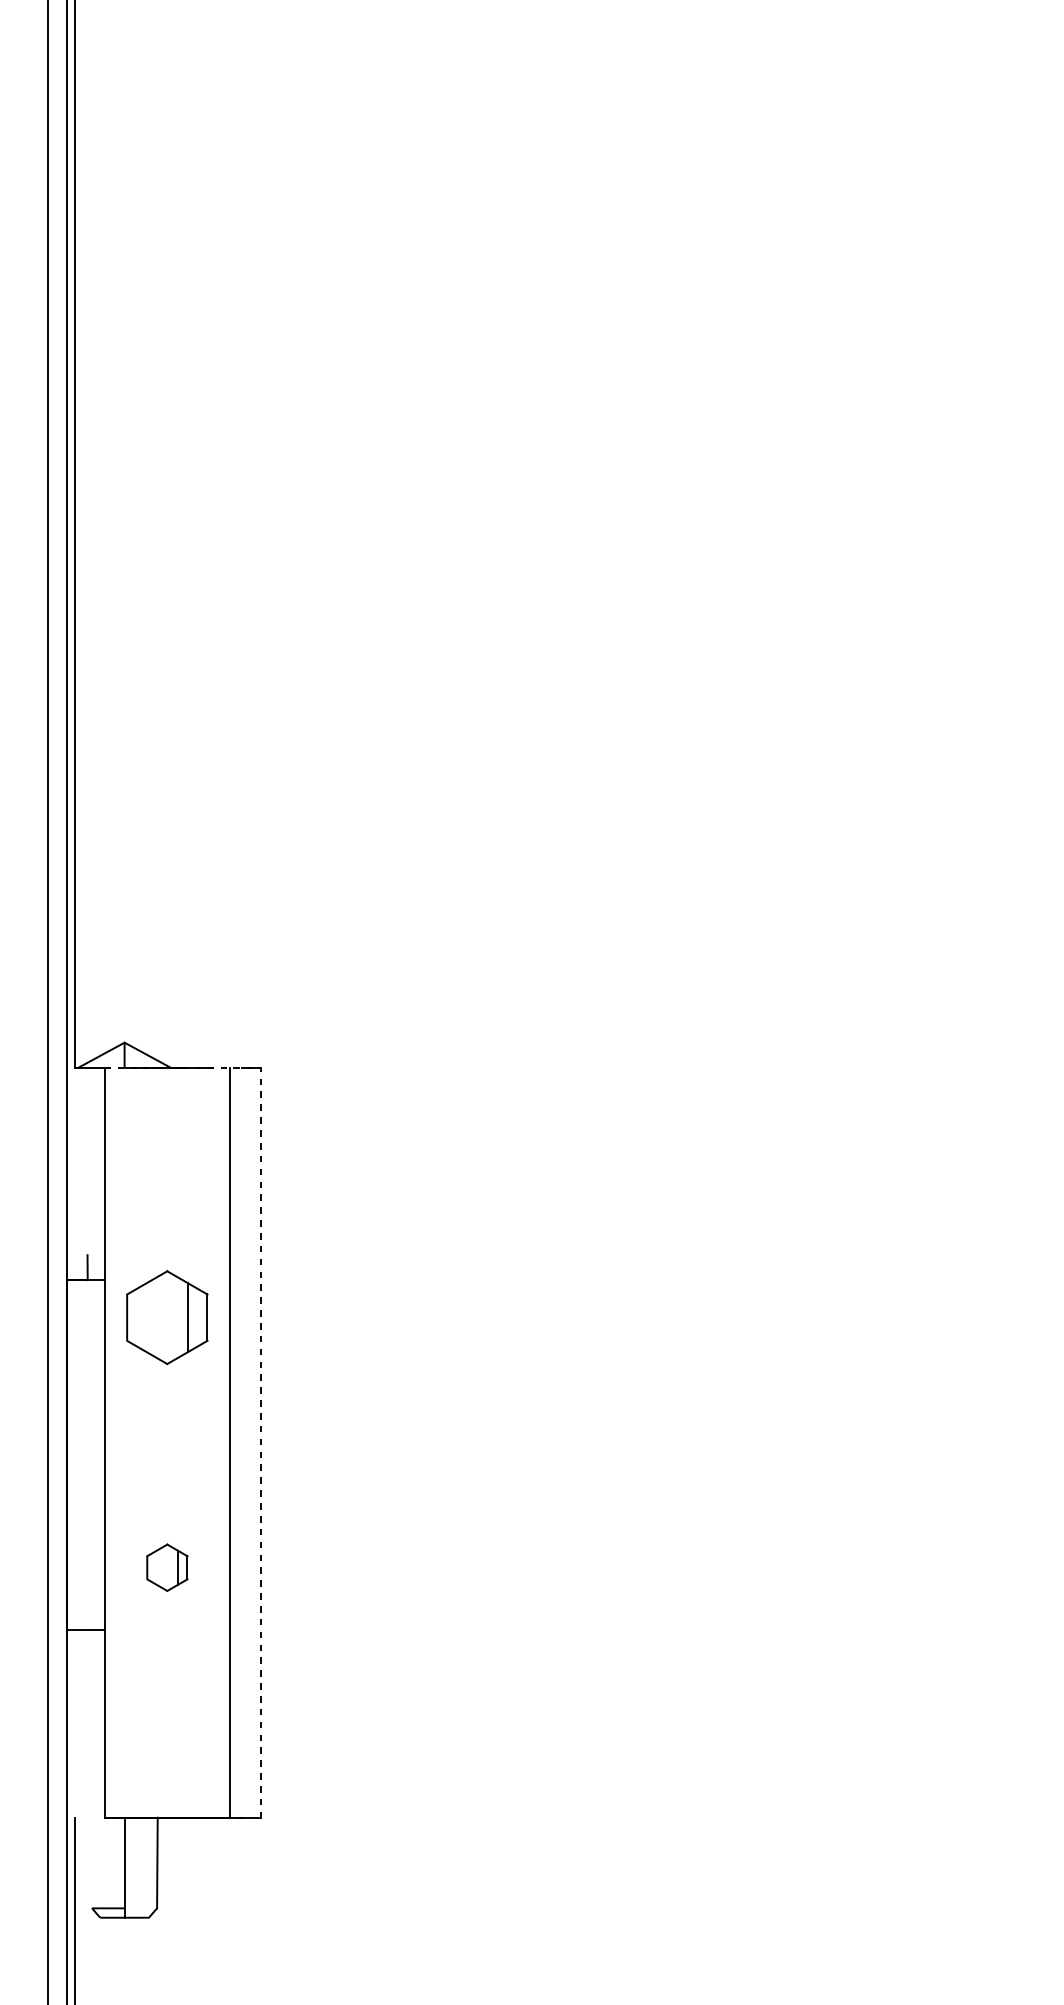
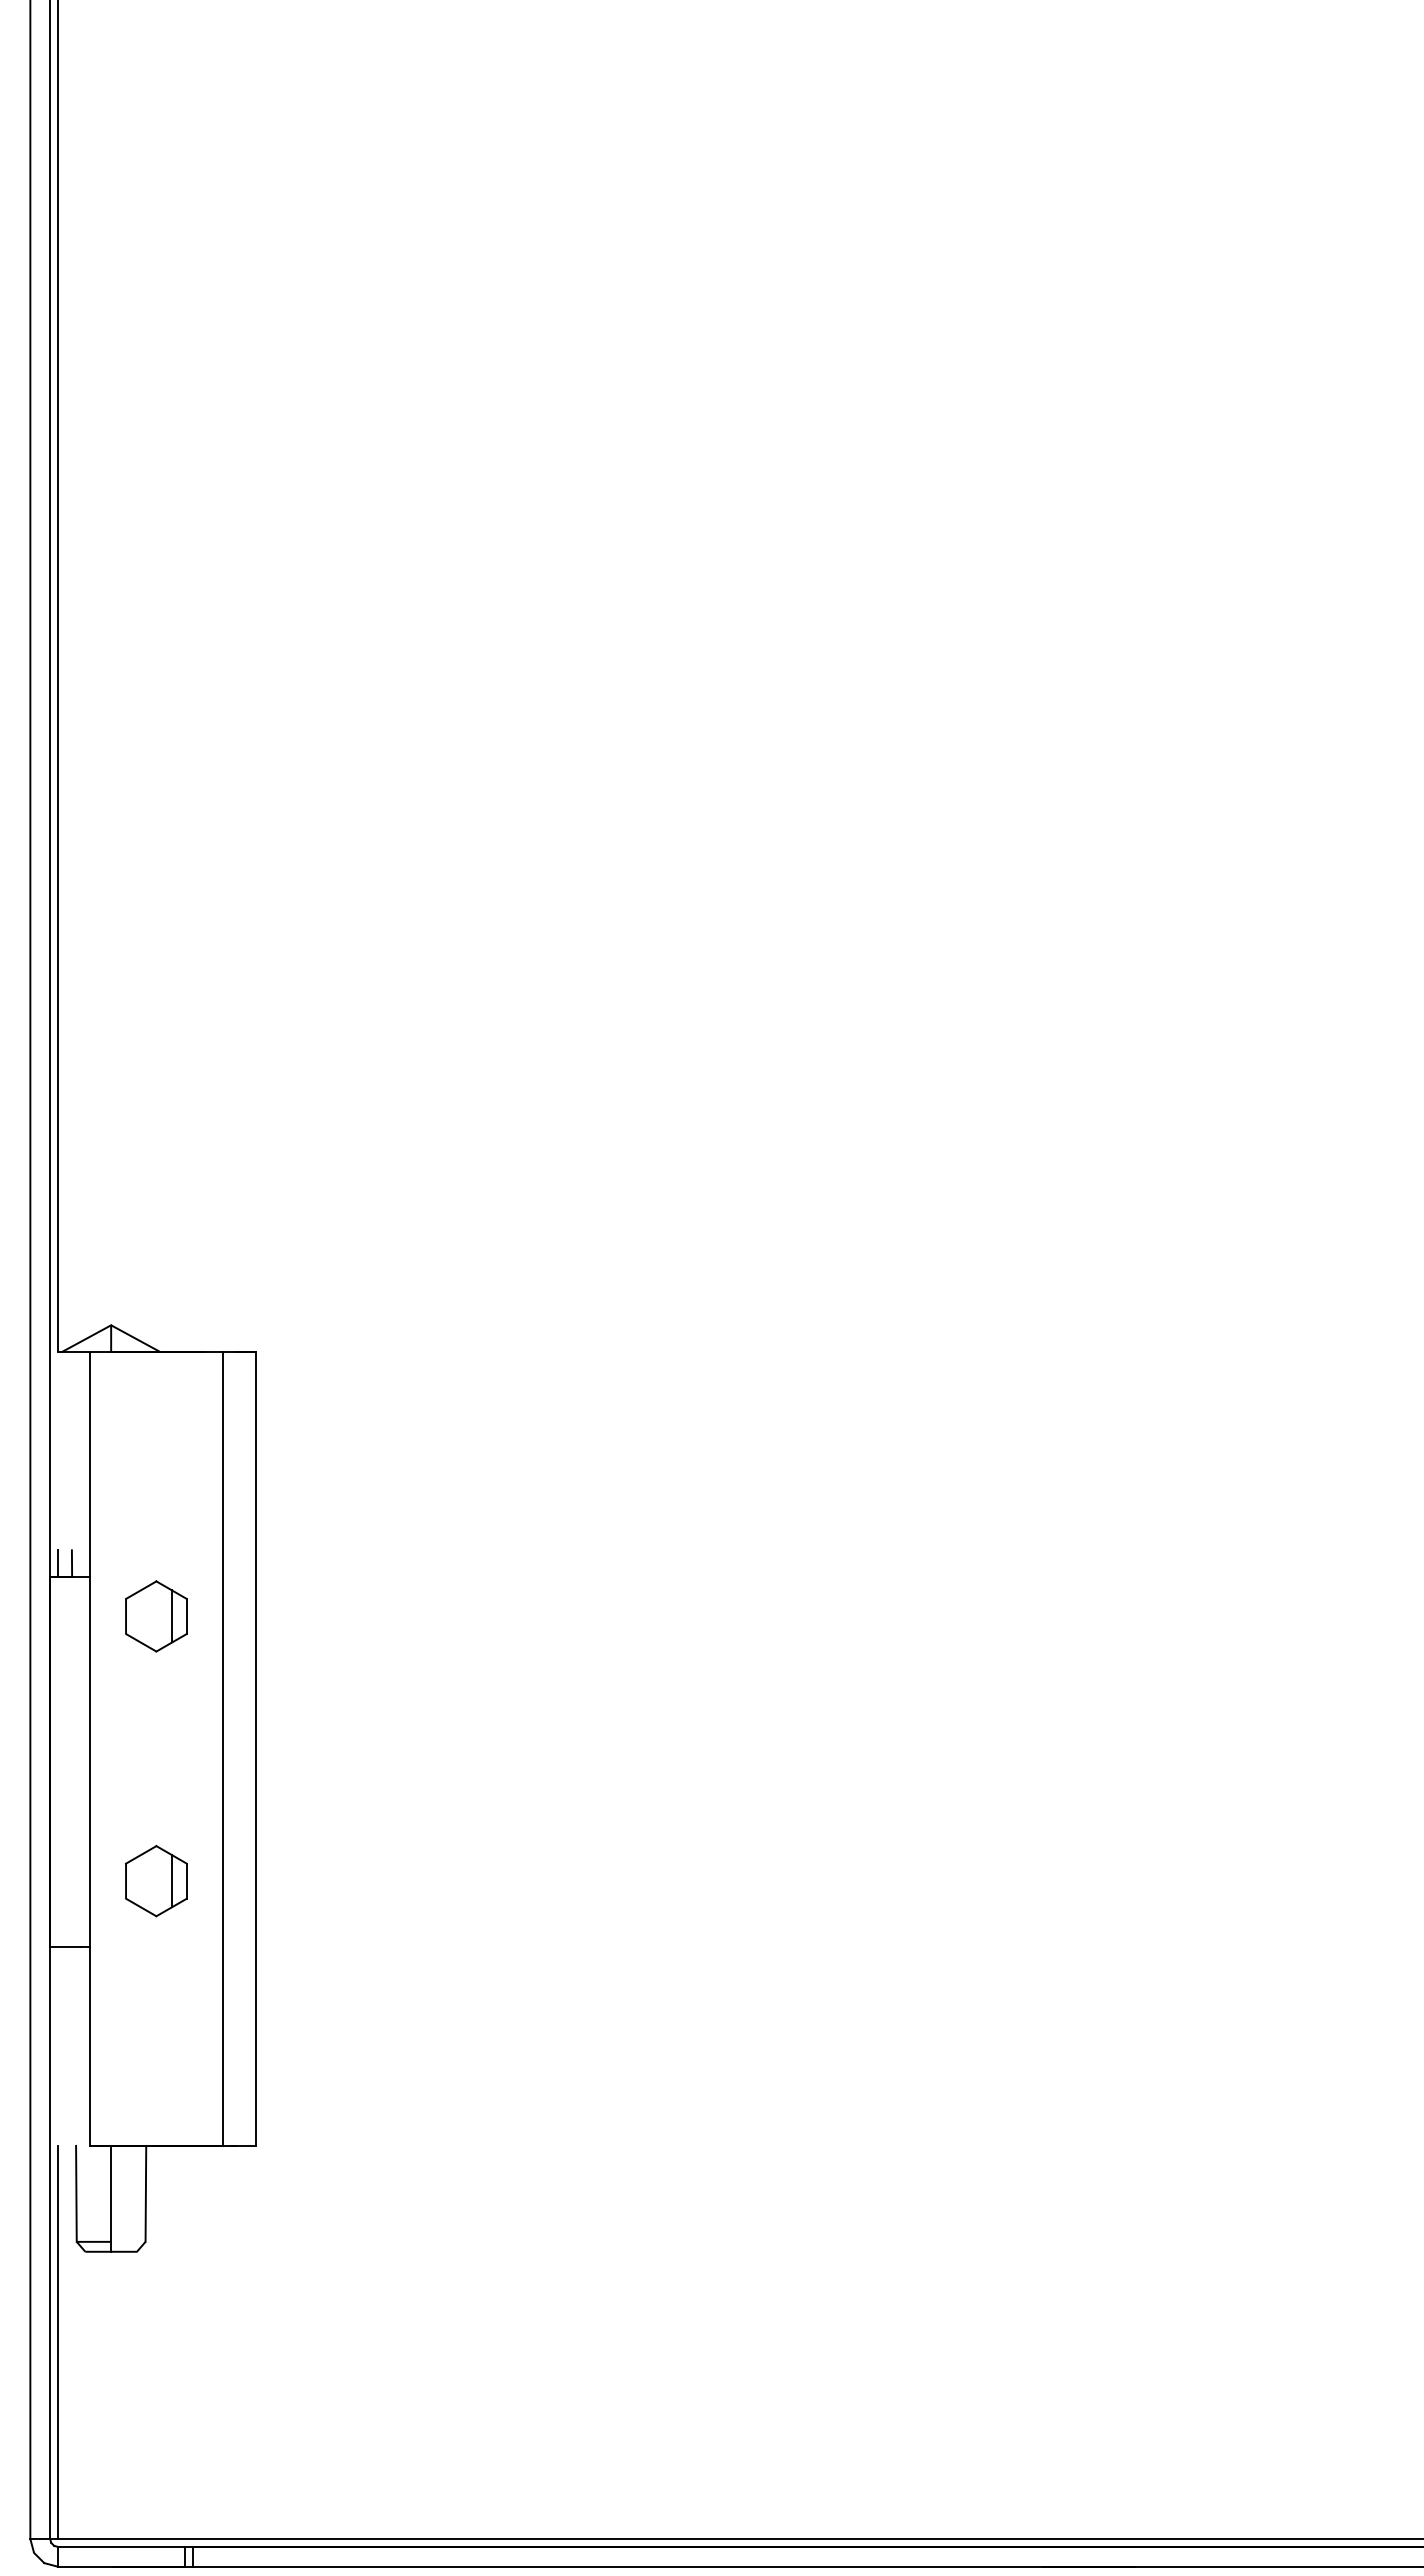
line: (74, 1267) -> (58, 1563), added
part: (167, 1317) -> (156, 1616), size x0.71
line: (260, 1363) -> (255, 1665), dashed -> solid
part: (167, 1567) -> (156, 1881), size x1.43
line: (91, 1862) -> (76, 2193), added

